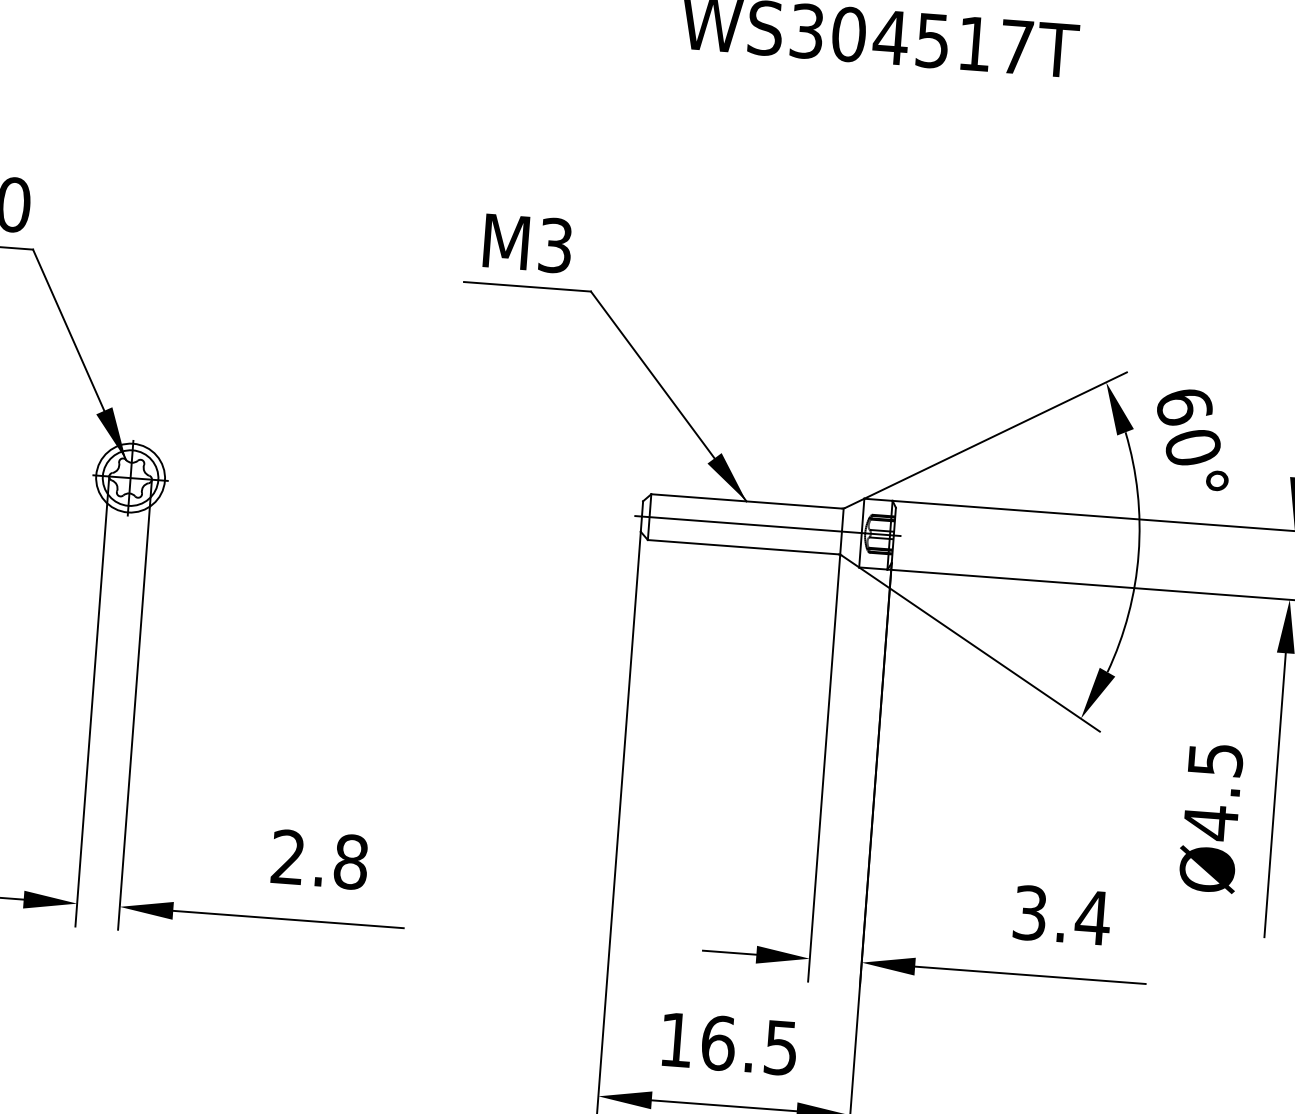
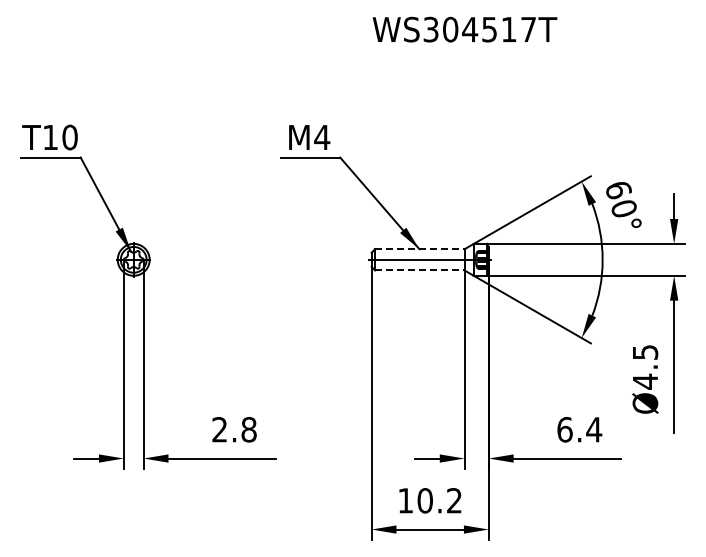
text: (556, 245) -> (322, 137), M3 -> M4
line: (746, 502) -> (419, 249), solid -> dashed
line: (743, 547) -> (419, 270), solid -> dashed
text: (1029, 912) -> (564, 429), 3.4 -> 6.4
text: (749, 1044) -> (439, 500), 16.5 -> 10.2

